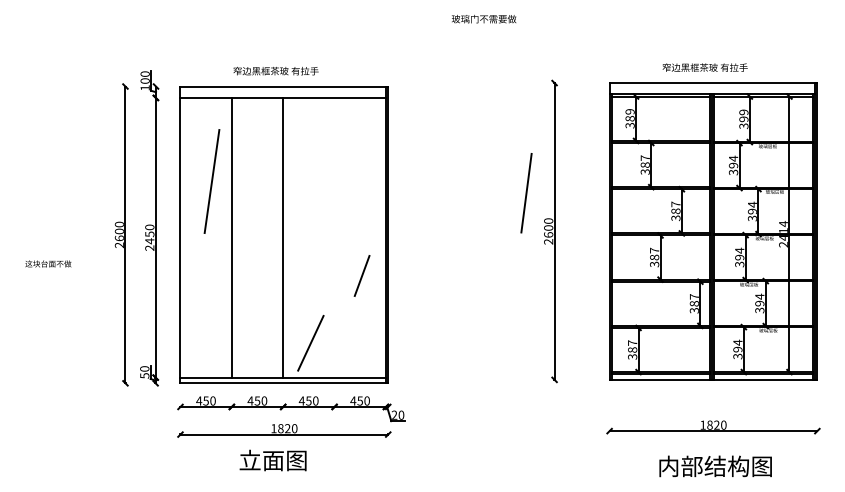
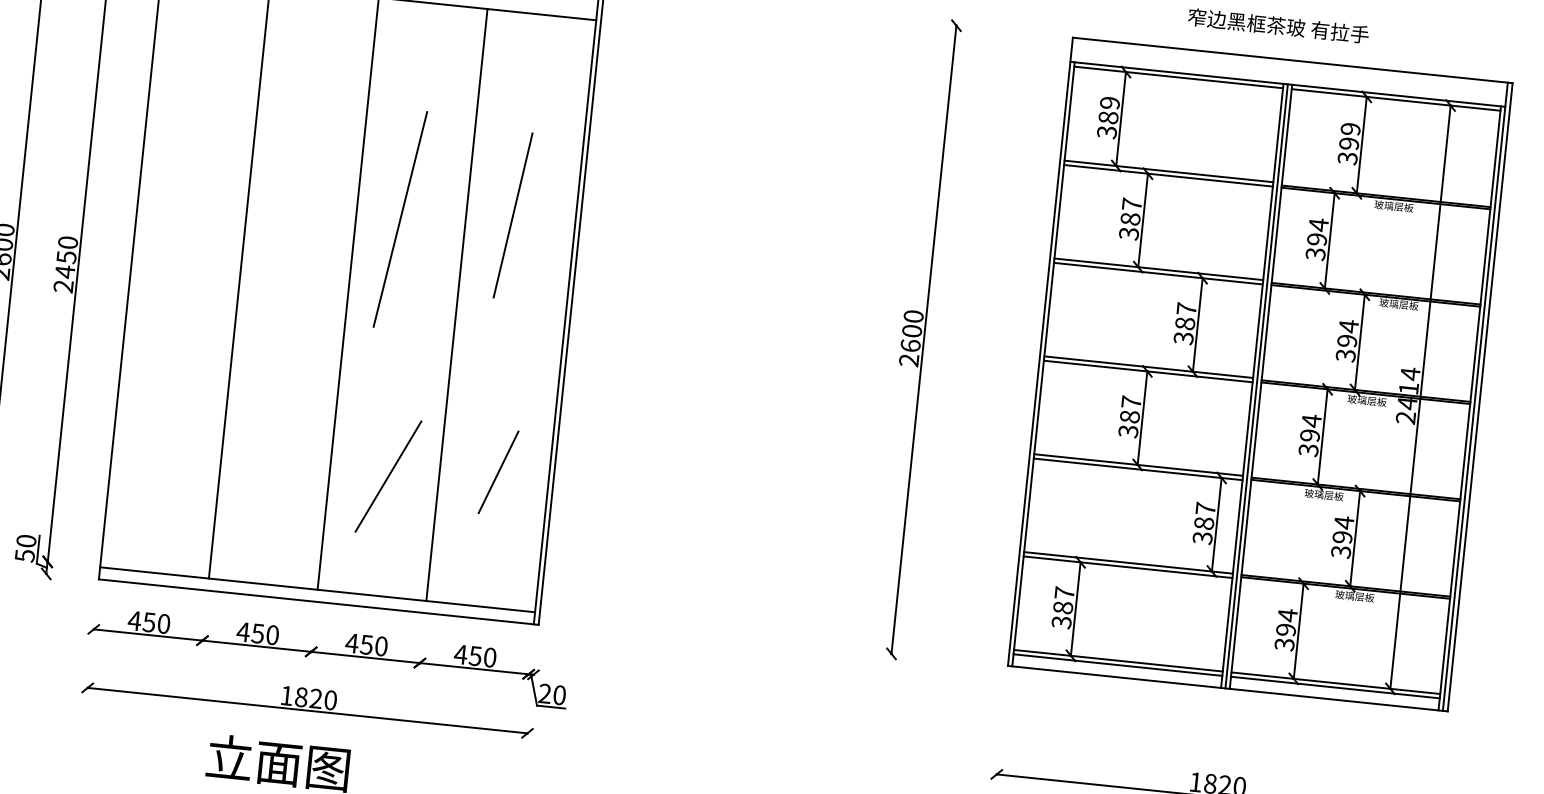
line: (211, 181) -> (399, 219), moved
line: (526, 193) -> (513, 216), moved
line: (334, 237) -> (456, 304), added
line: (361, 275) -> (497, 471), moved
line: (310, 343) -> (387, 476), moved

